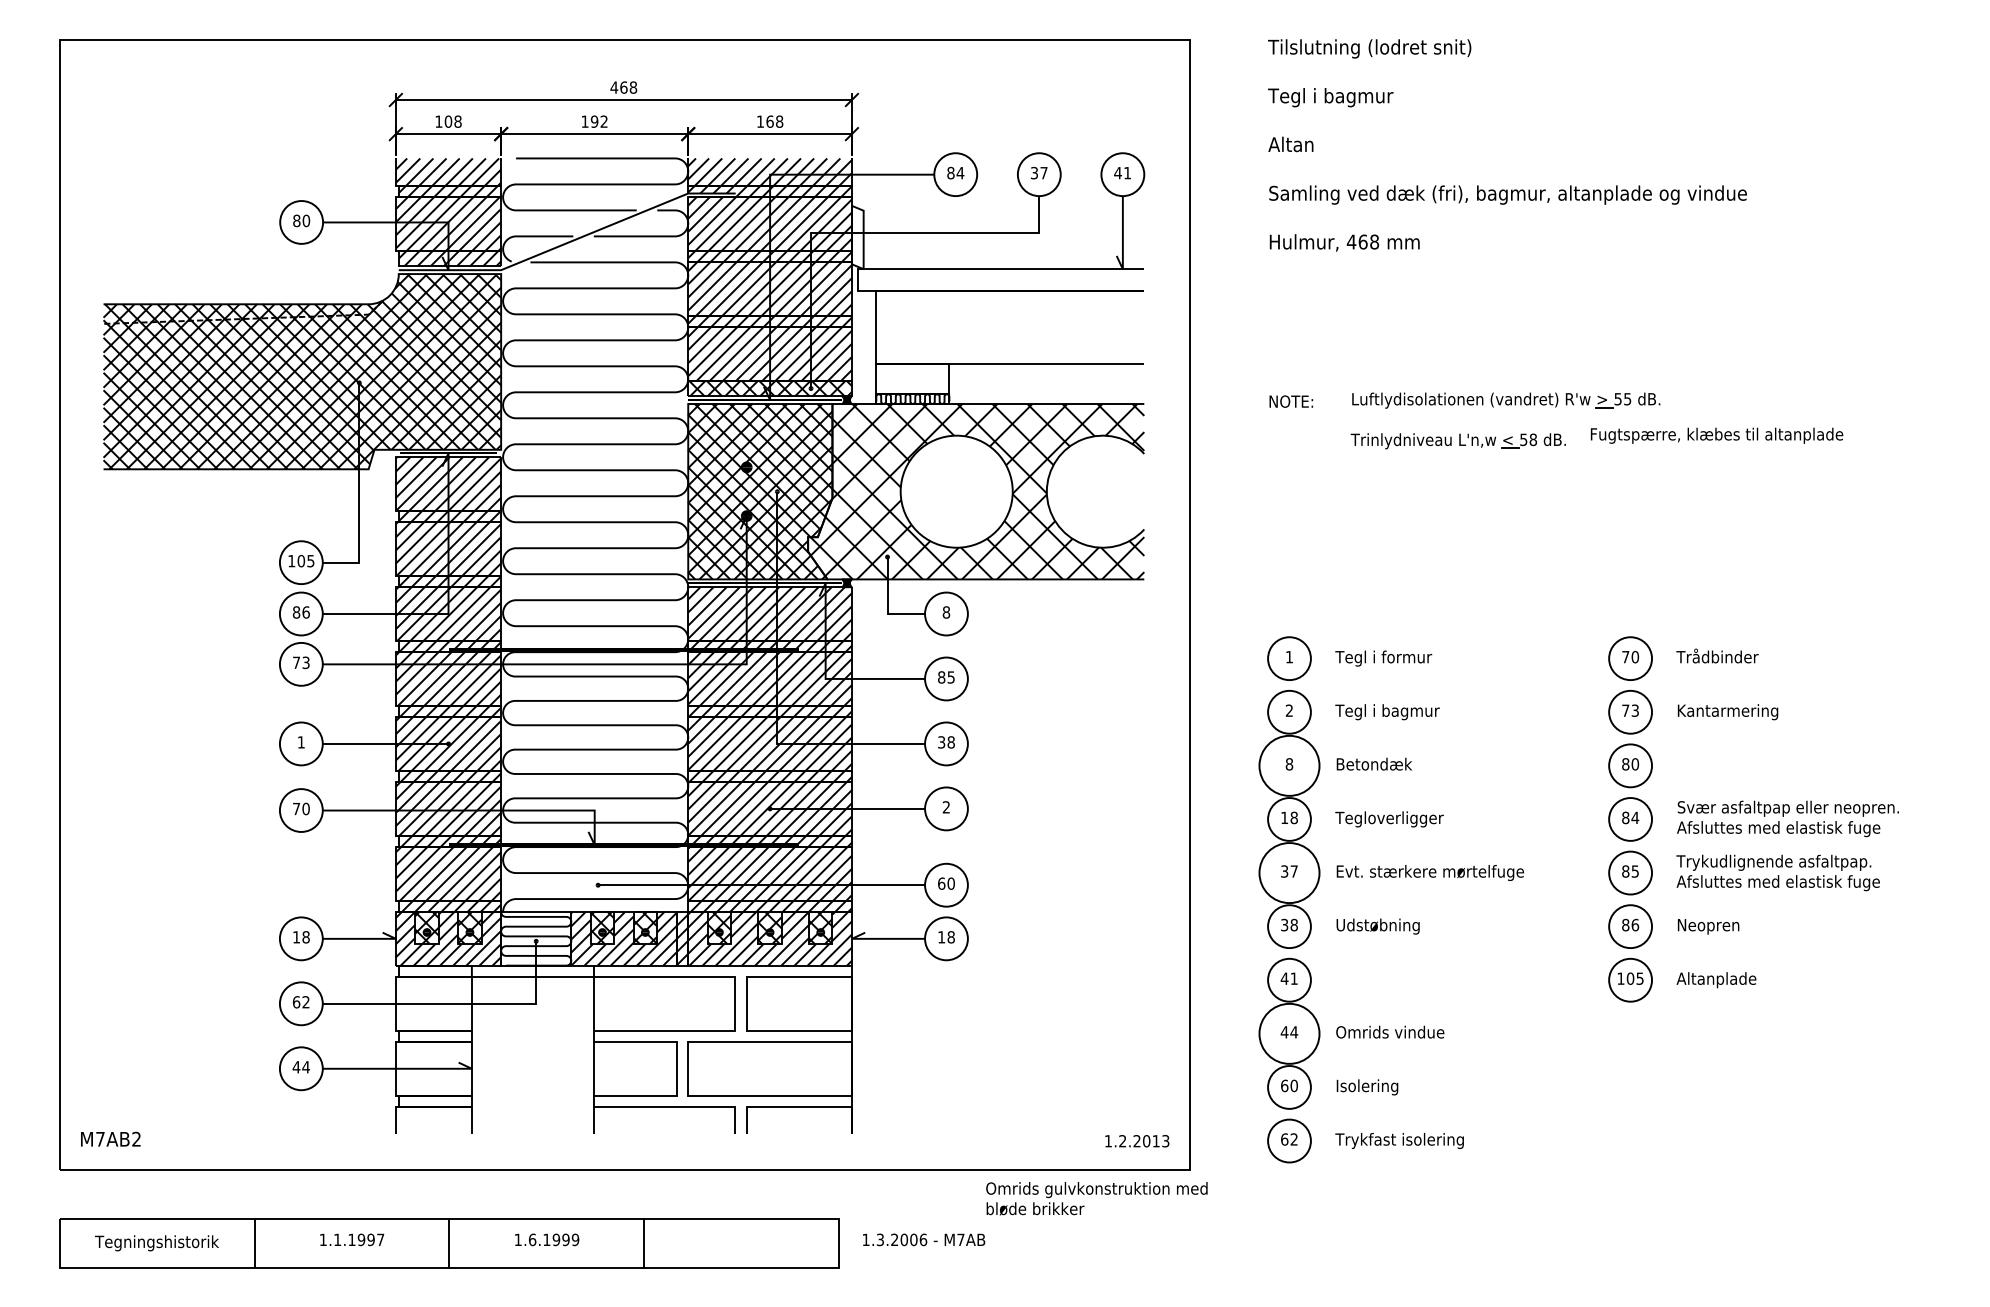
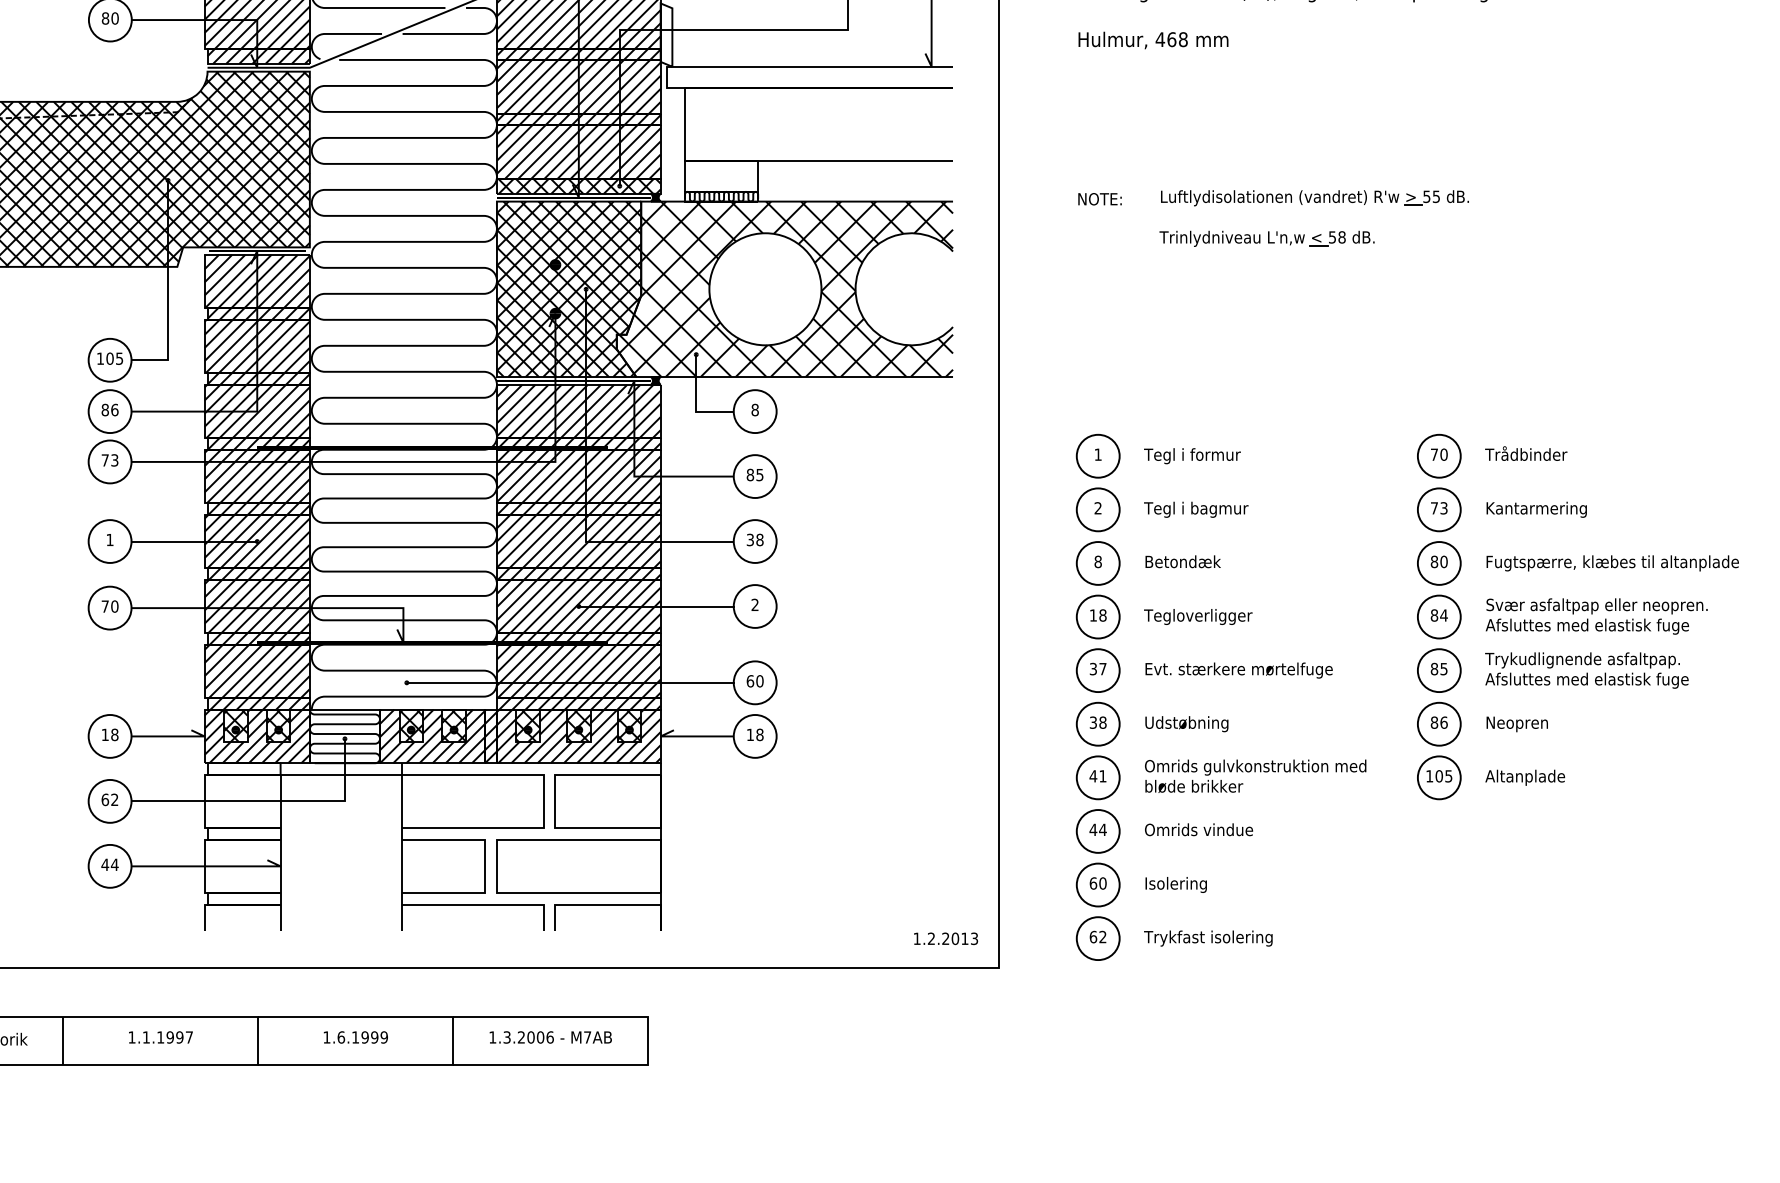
text: (1716, 435) -> (1612, 563), moved
circle: (1289, 765) -> (1098, 563), size x0.71
circle: (1289, 872) -> (1098, 670), size x0.71
circle: (1289, 1033) -> (1098, 831), size x0.71
text: (1096, 1198) -> (1255, 776), moved
text: (924, 1239) -> (551, 1037), moved

